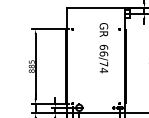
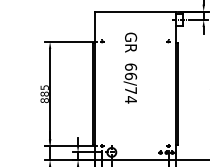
text: (103, 48) -> (130, 68), moved

